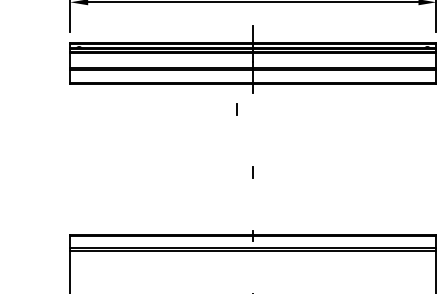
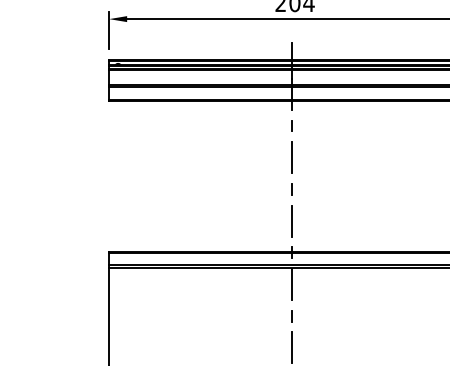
line: (236, 108) -> (291, 125), moved
line: (253, 140) -> (292, 157), added
line: (253, 203) -> (292, 220), added
line: (253, 267) -> (292, 284), added

